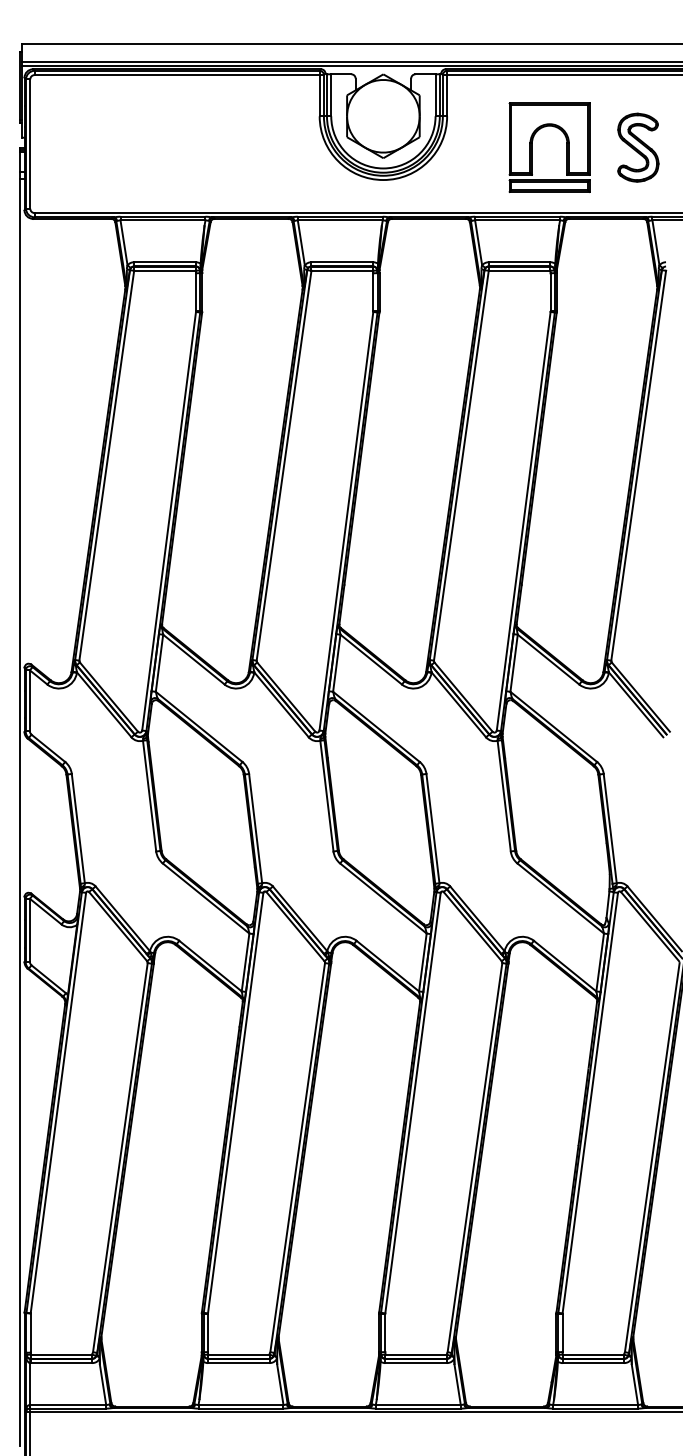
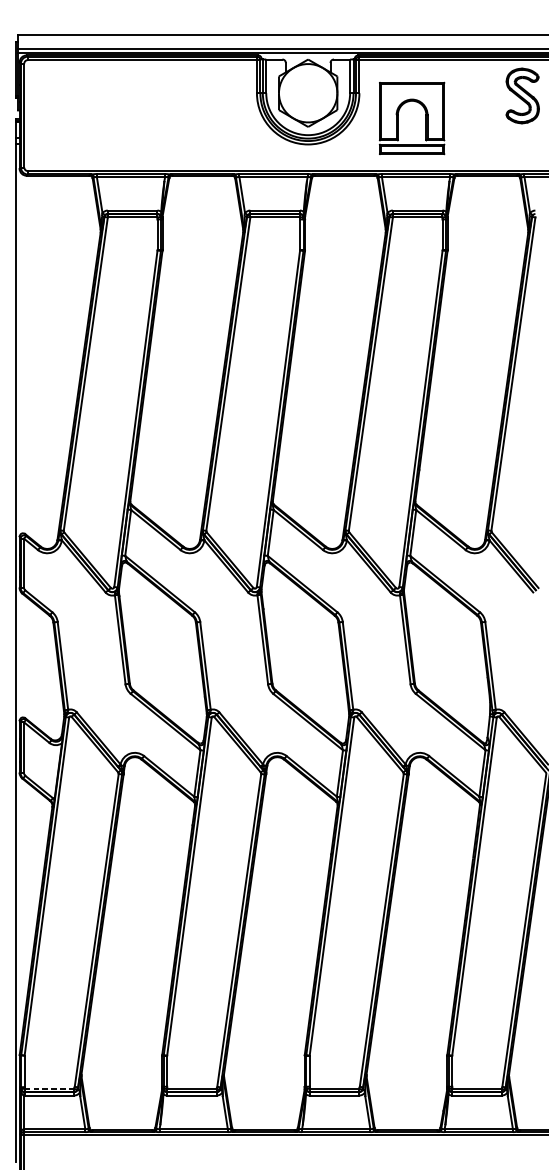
part: (532, 147) -> (398, 118), moved
part: (638, 147) -> (522, 95), moved
line: (61, 1354) -> (49, 1088), solid -> dashed

